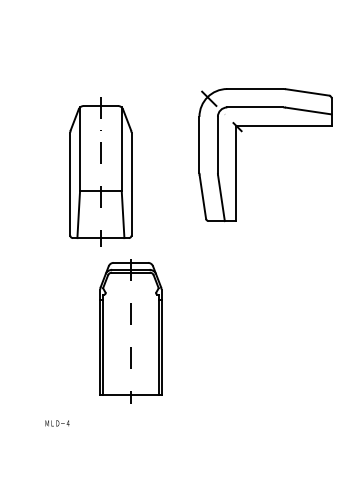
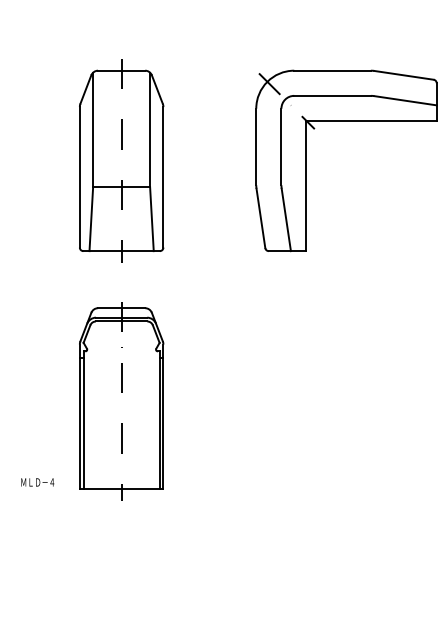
part: (100, 171) -> (121, 160), moved
part: (130, 331) -> (121, 401), moved
text: (57, 423) -> (37, 482), moved

